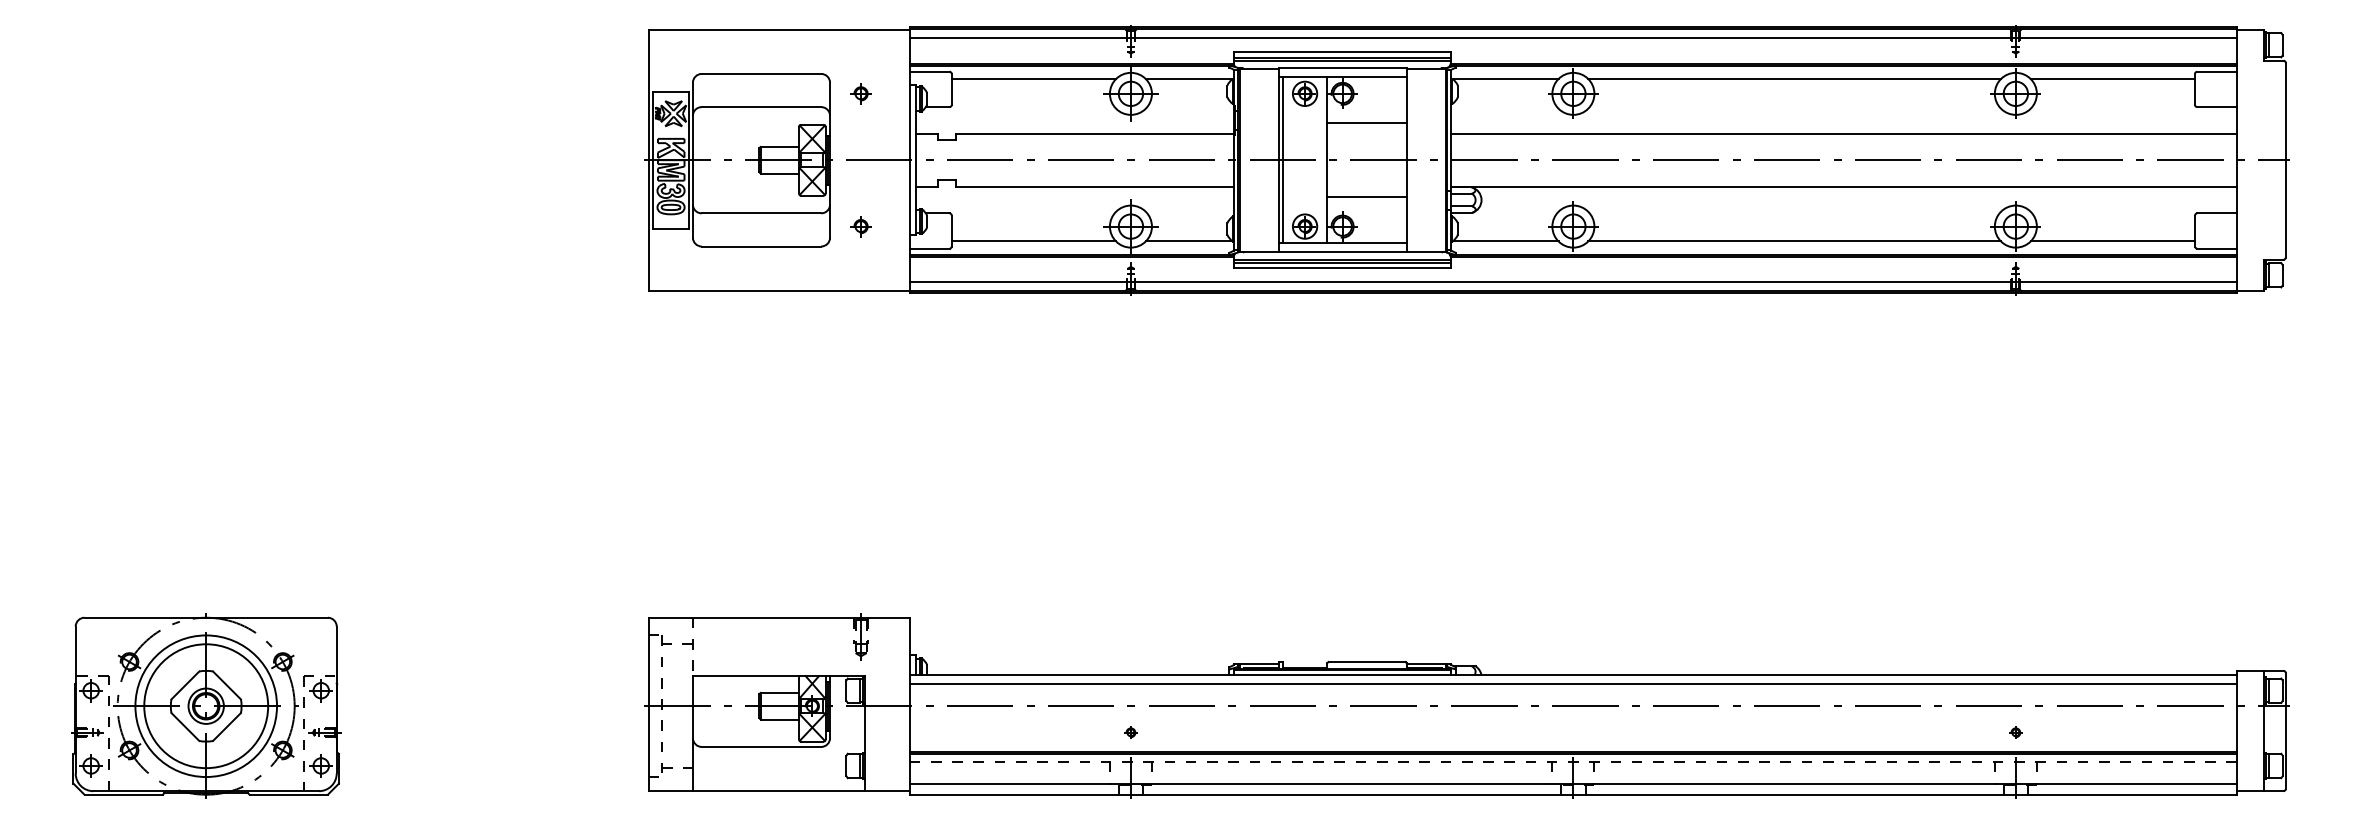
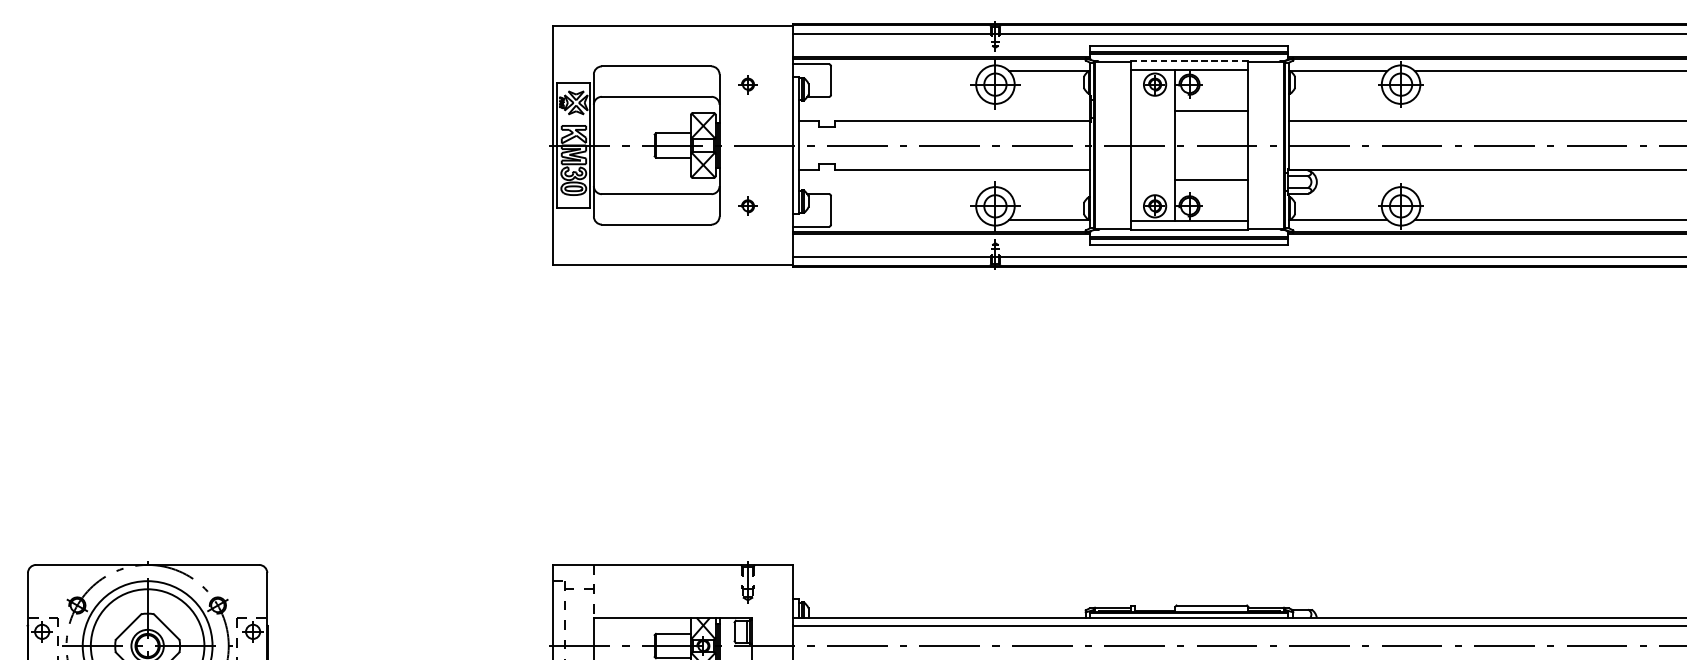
line: (1343, 68) -> (1190, 61), solid -> dashed
line: (1033, 79) -> (906, 71), removed
line: (1282, 159) -> (1134, 144), removed
line: (1033, 241) -> (906, 220), removed

